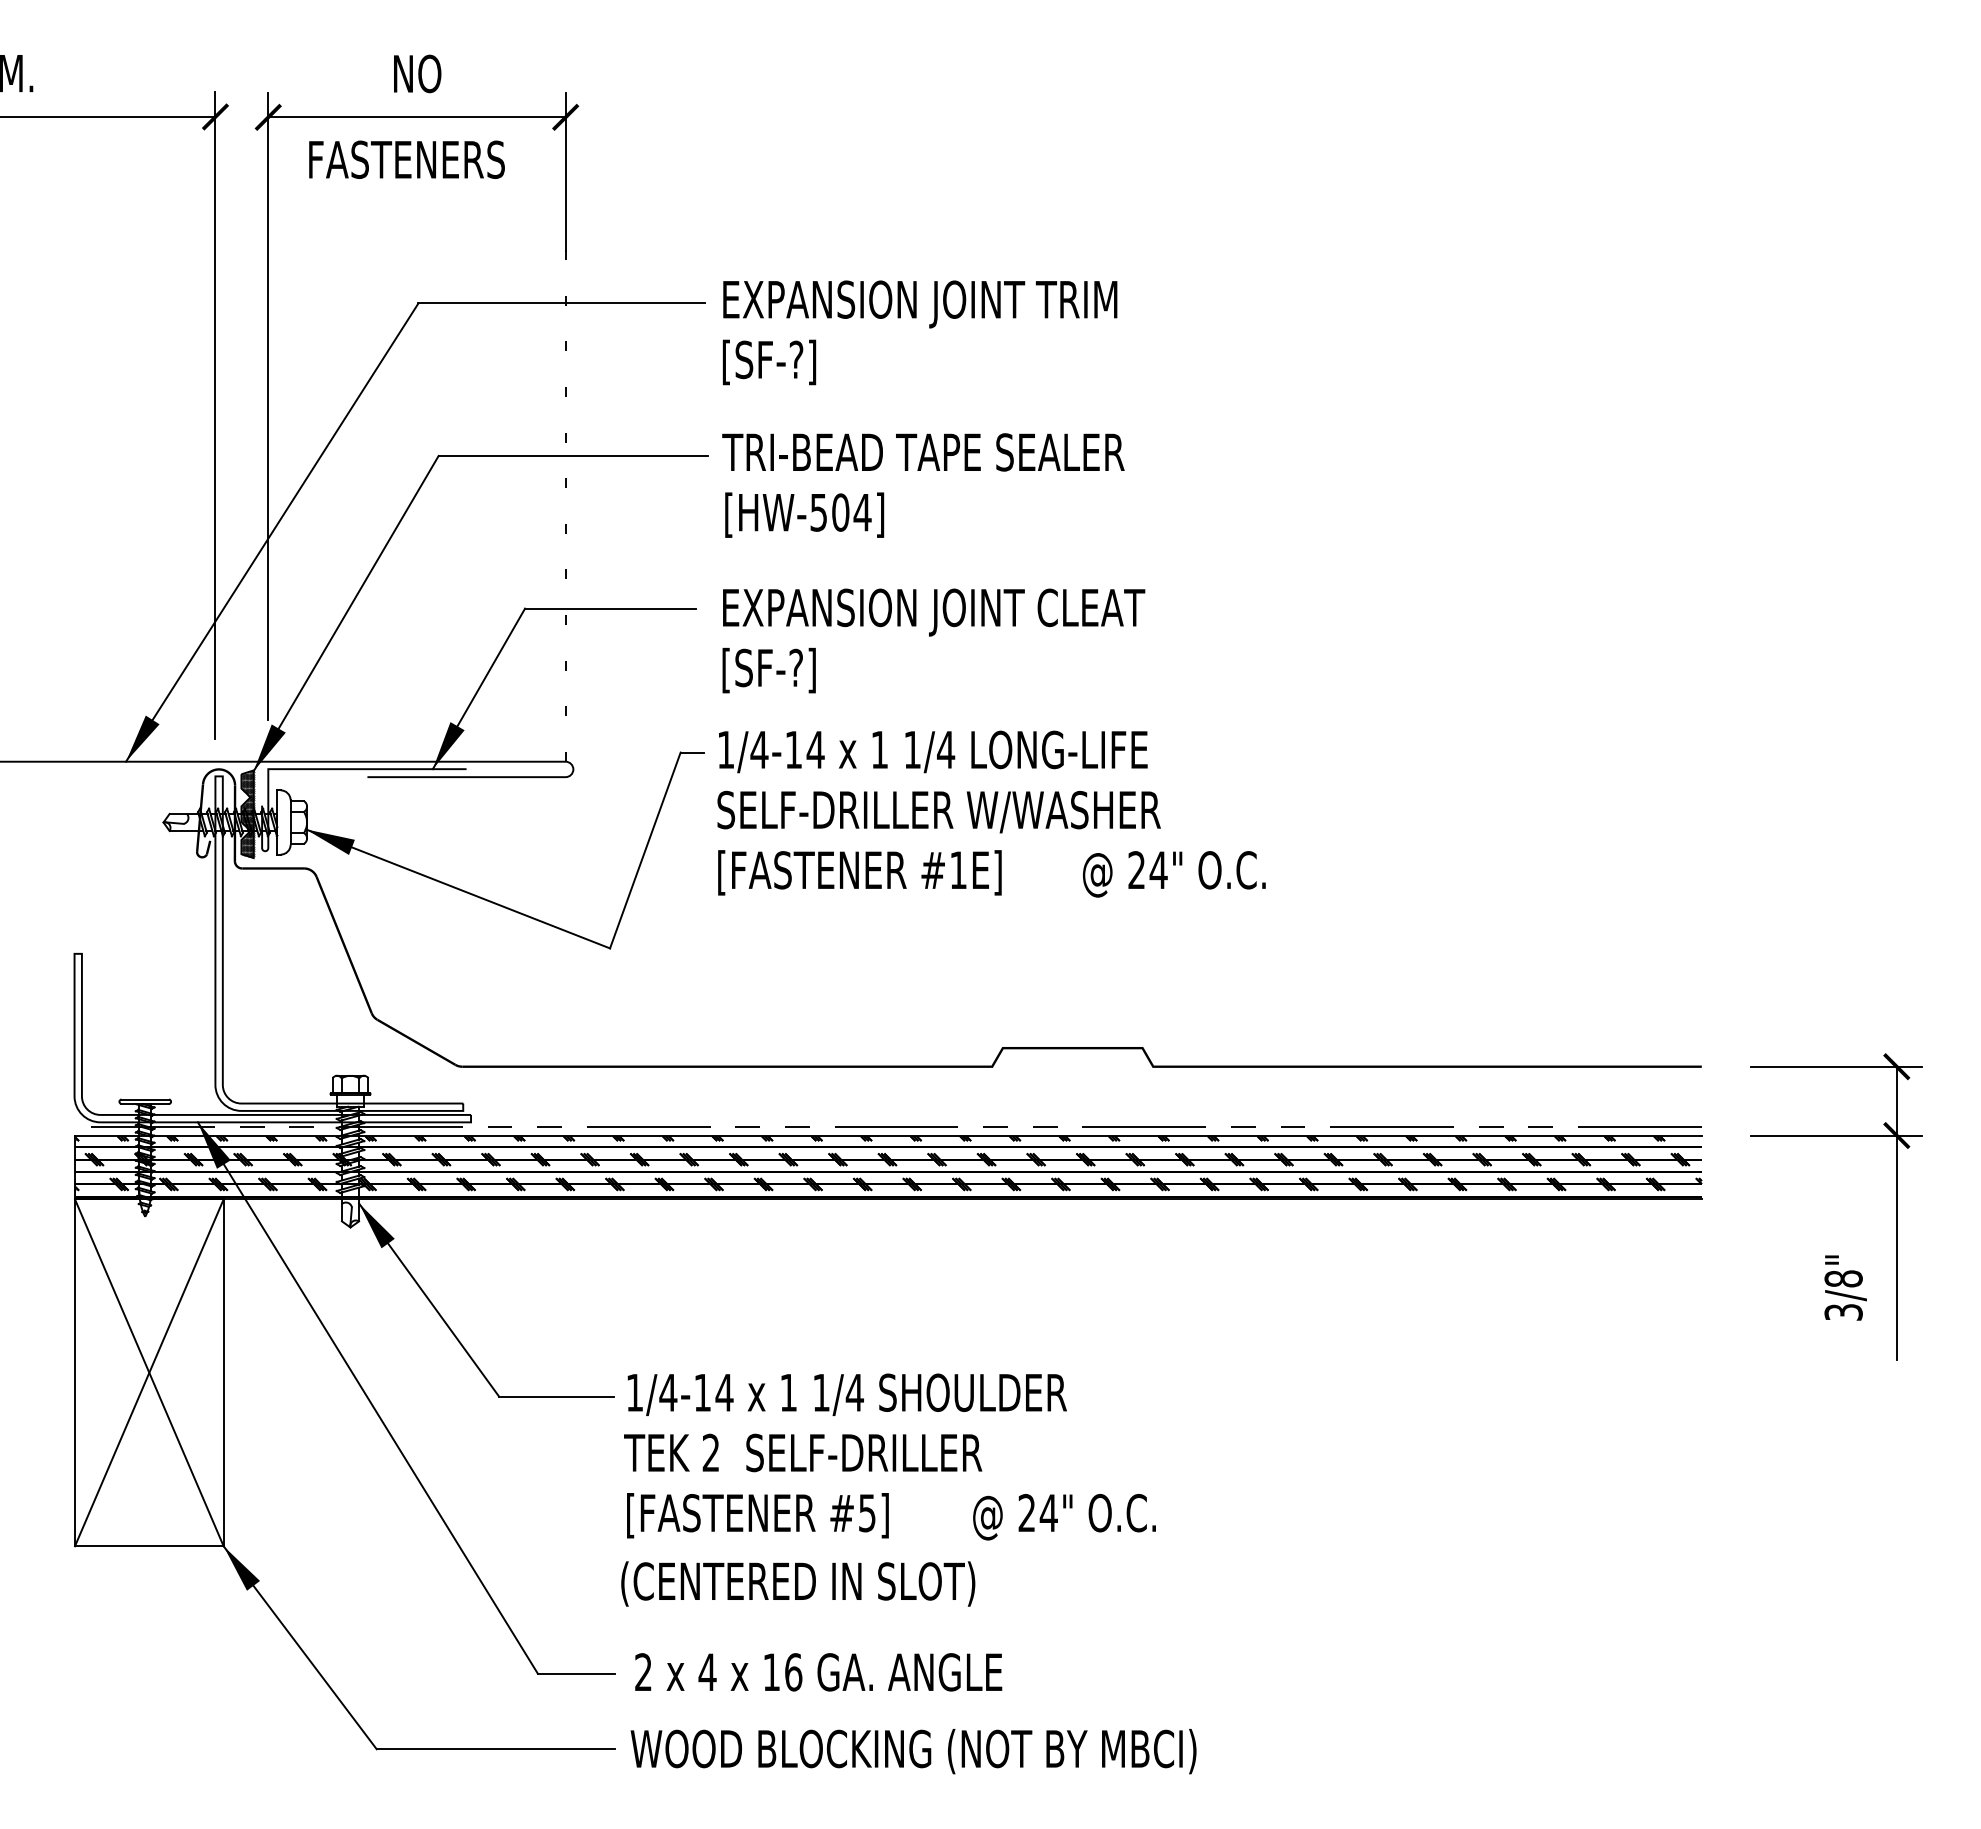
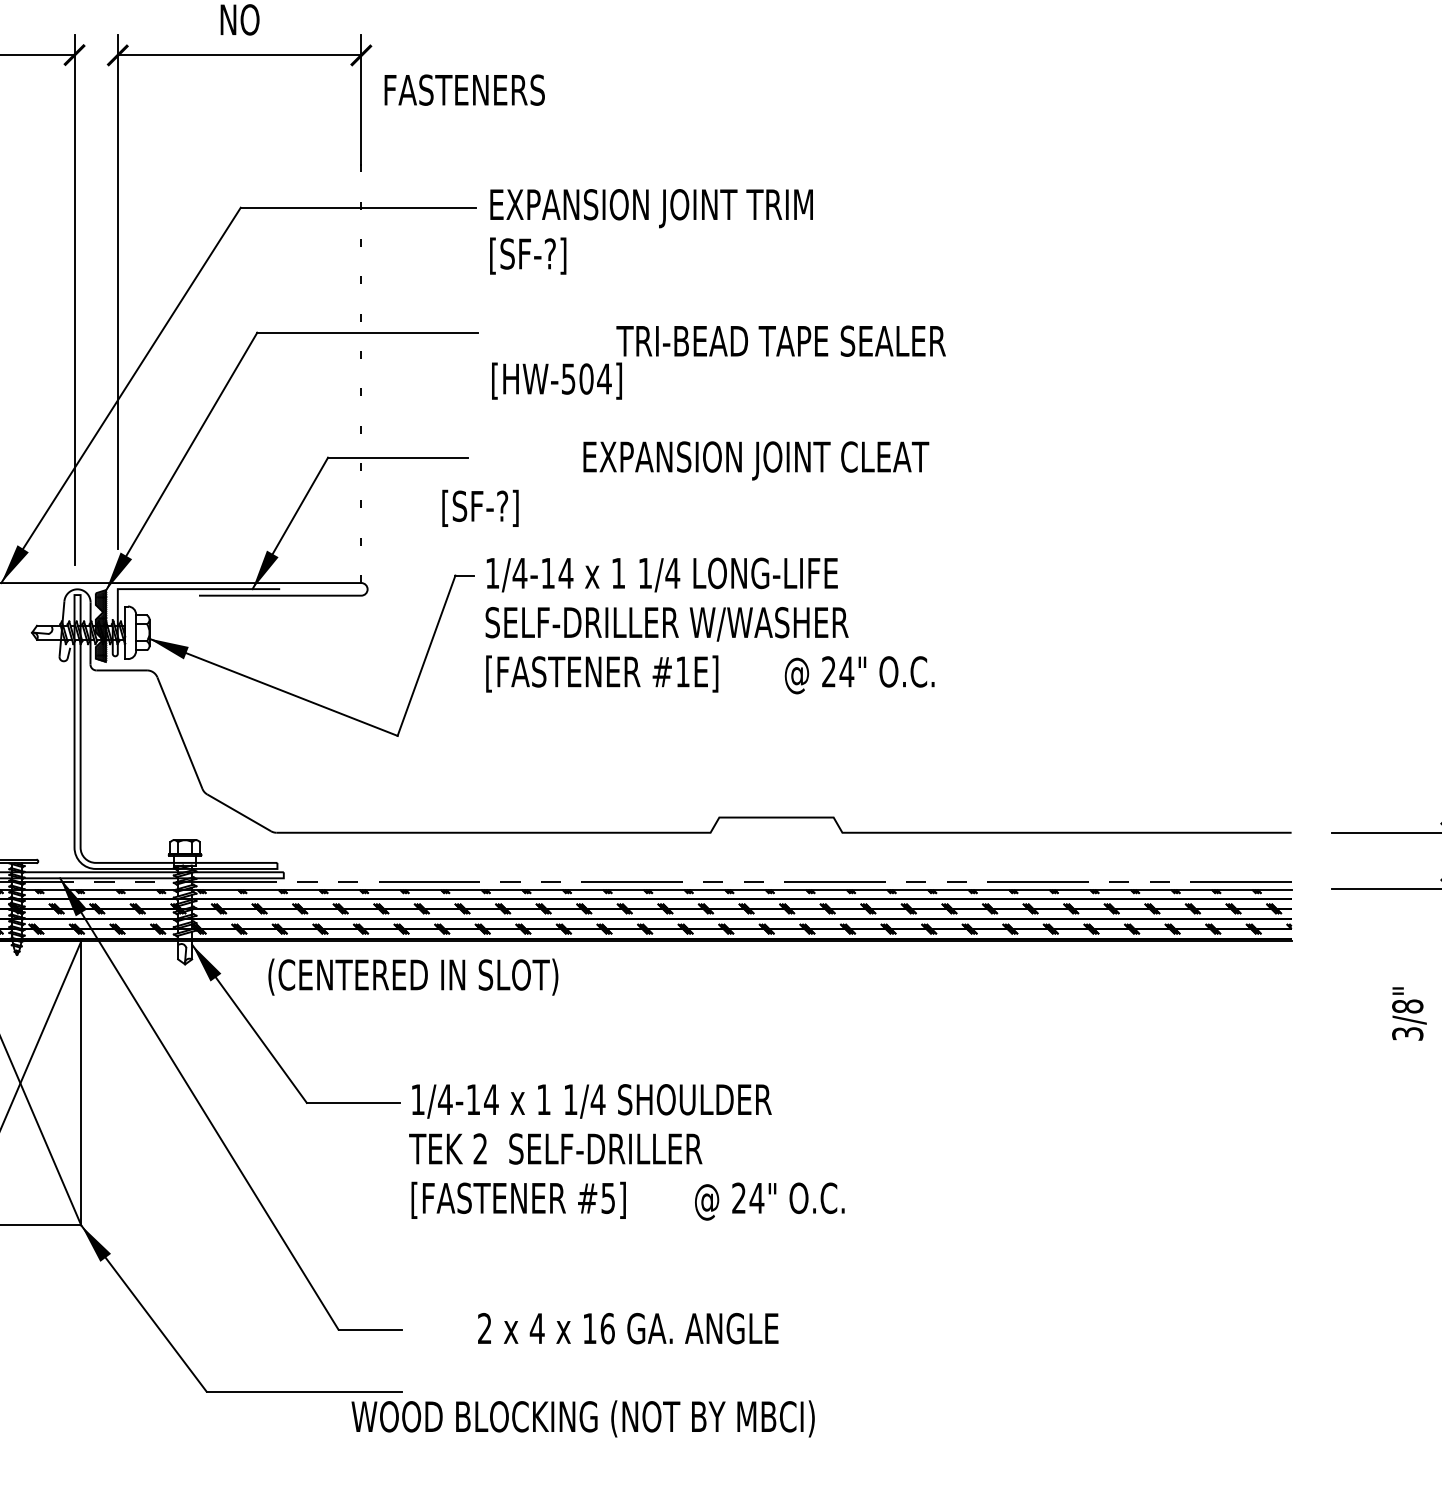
text: (406, 159) -> (464, 89), moved
text: (923, 452) -> (781, 341), moved
text: (934, 612) -> (756, 460), moved
text: (768, 670) -> (479, 508), moved
text: (798, 1583) -> (413, 976), moved
text: (818, 1672) -> (628, 1328), moved
text: (913, 1751) -> (583, 1418), moved

